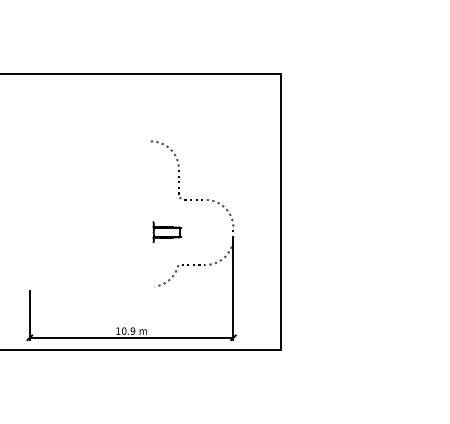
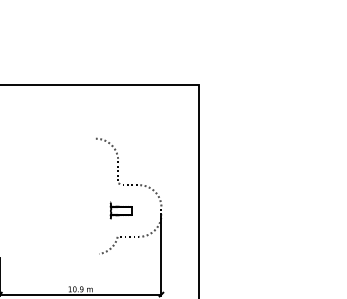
part: (166, 231) -> (121, 210), moved

